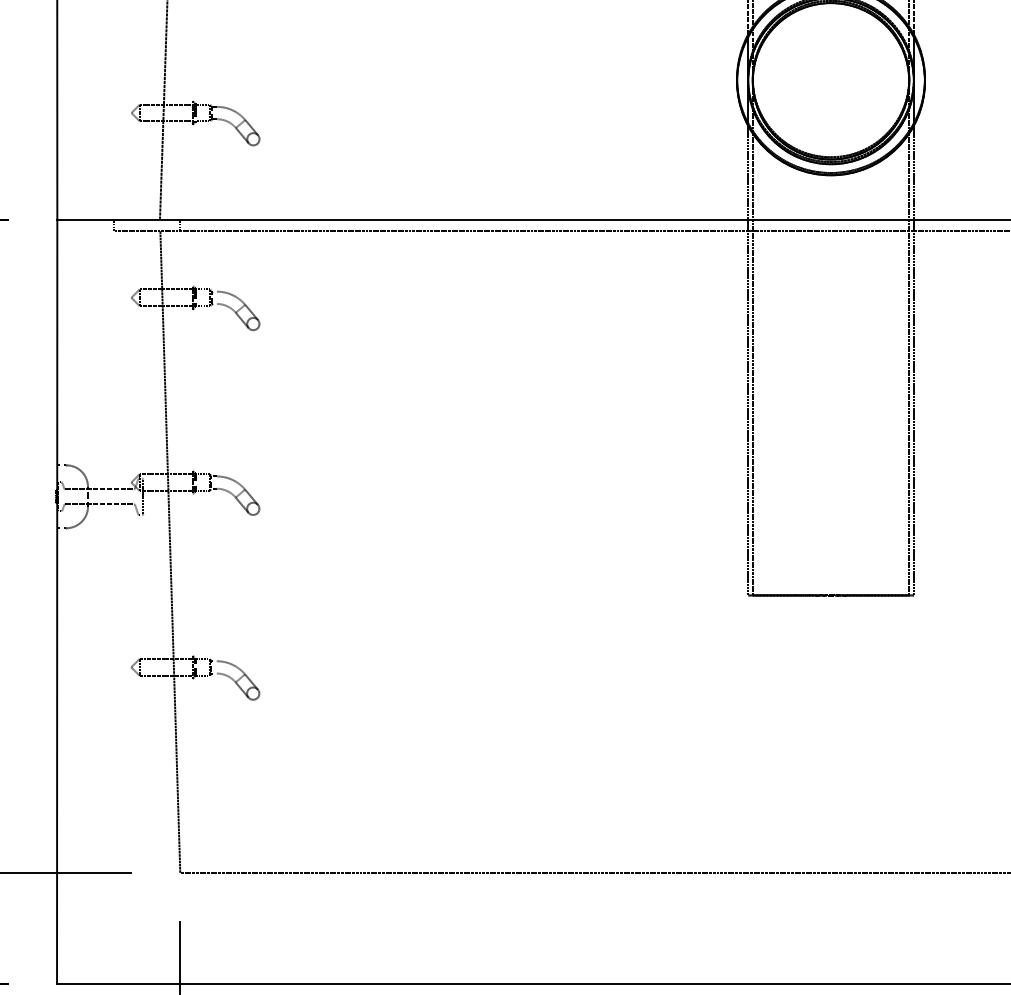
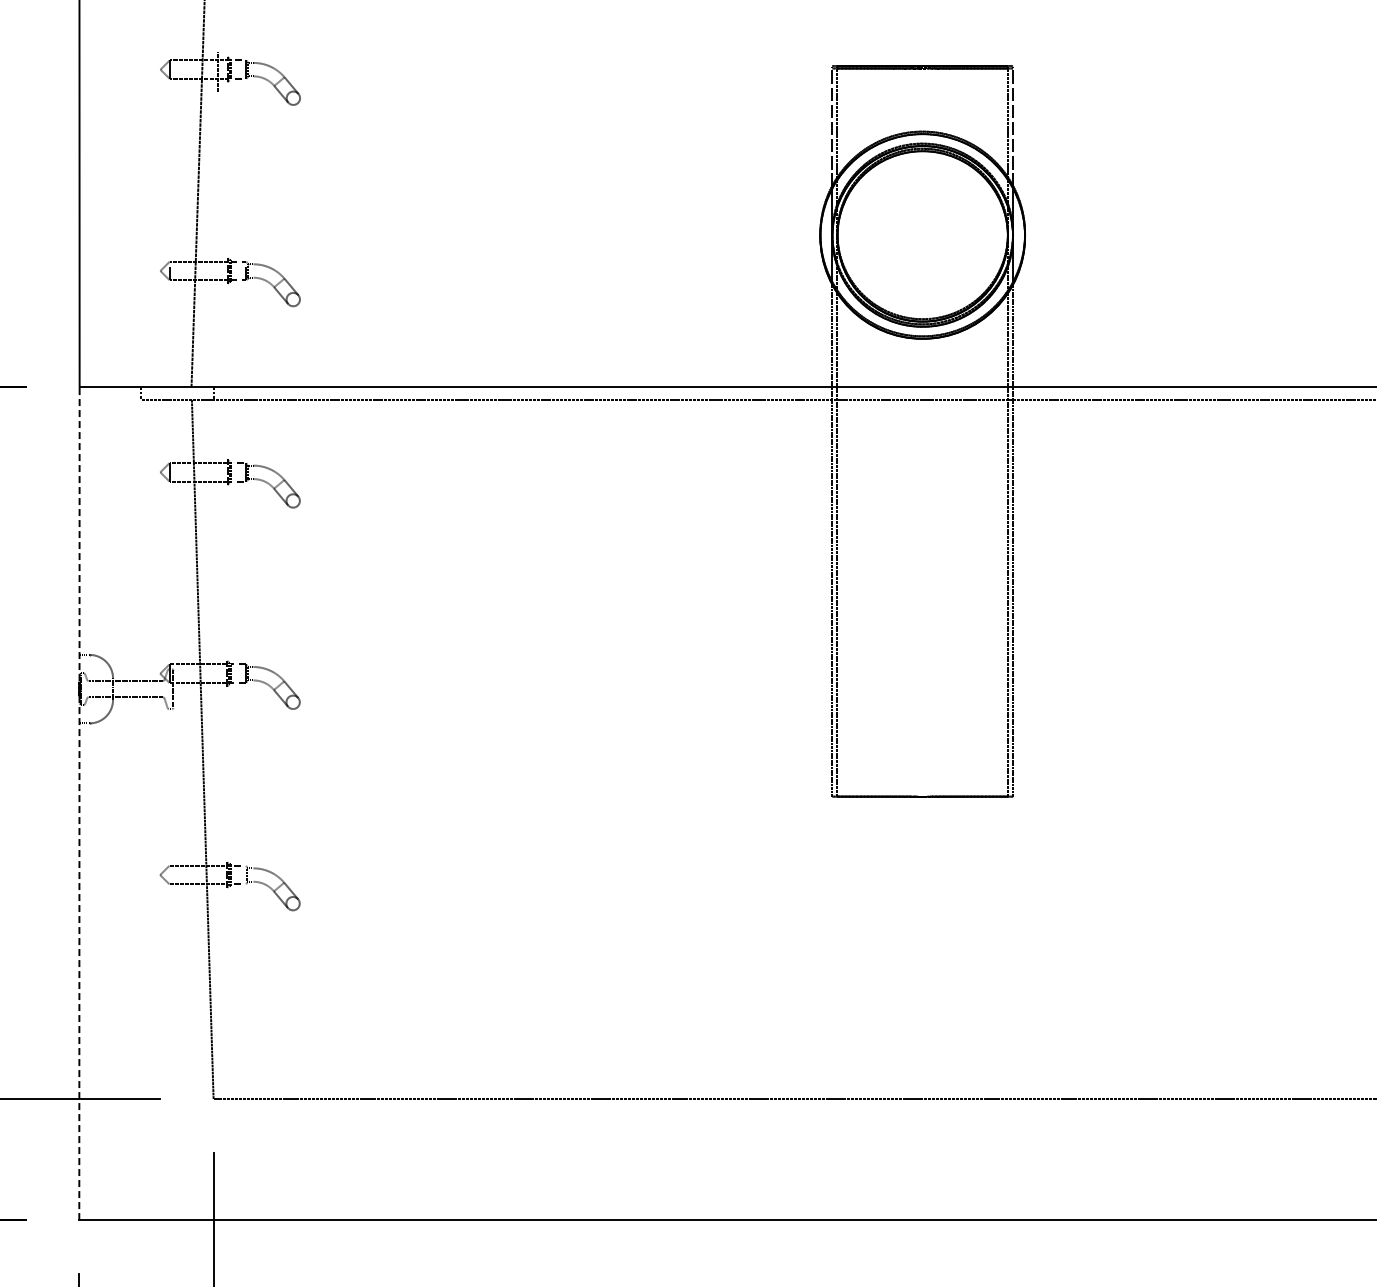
line: (57, 601) -> (79, 803), solid -> dashed

